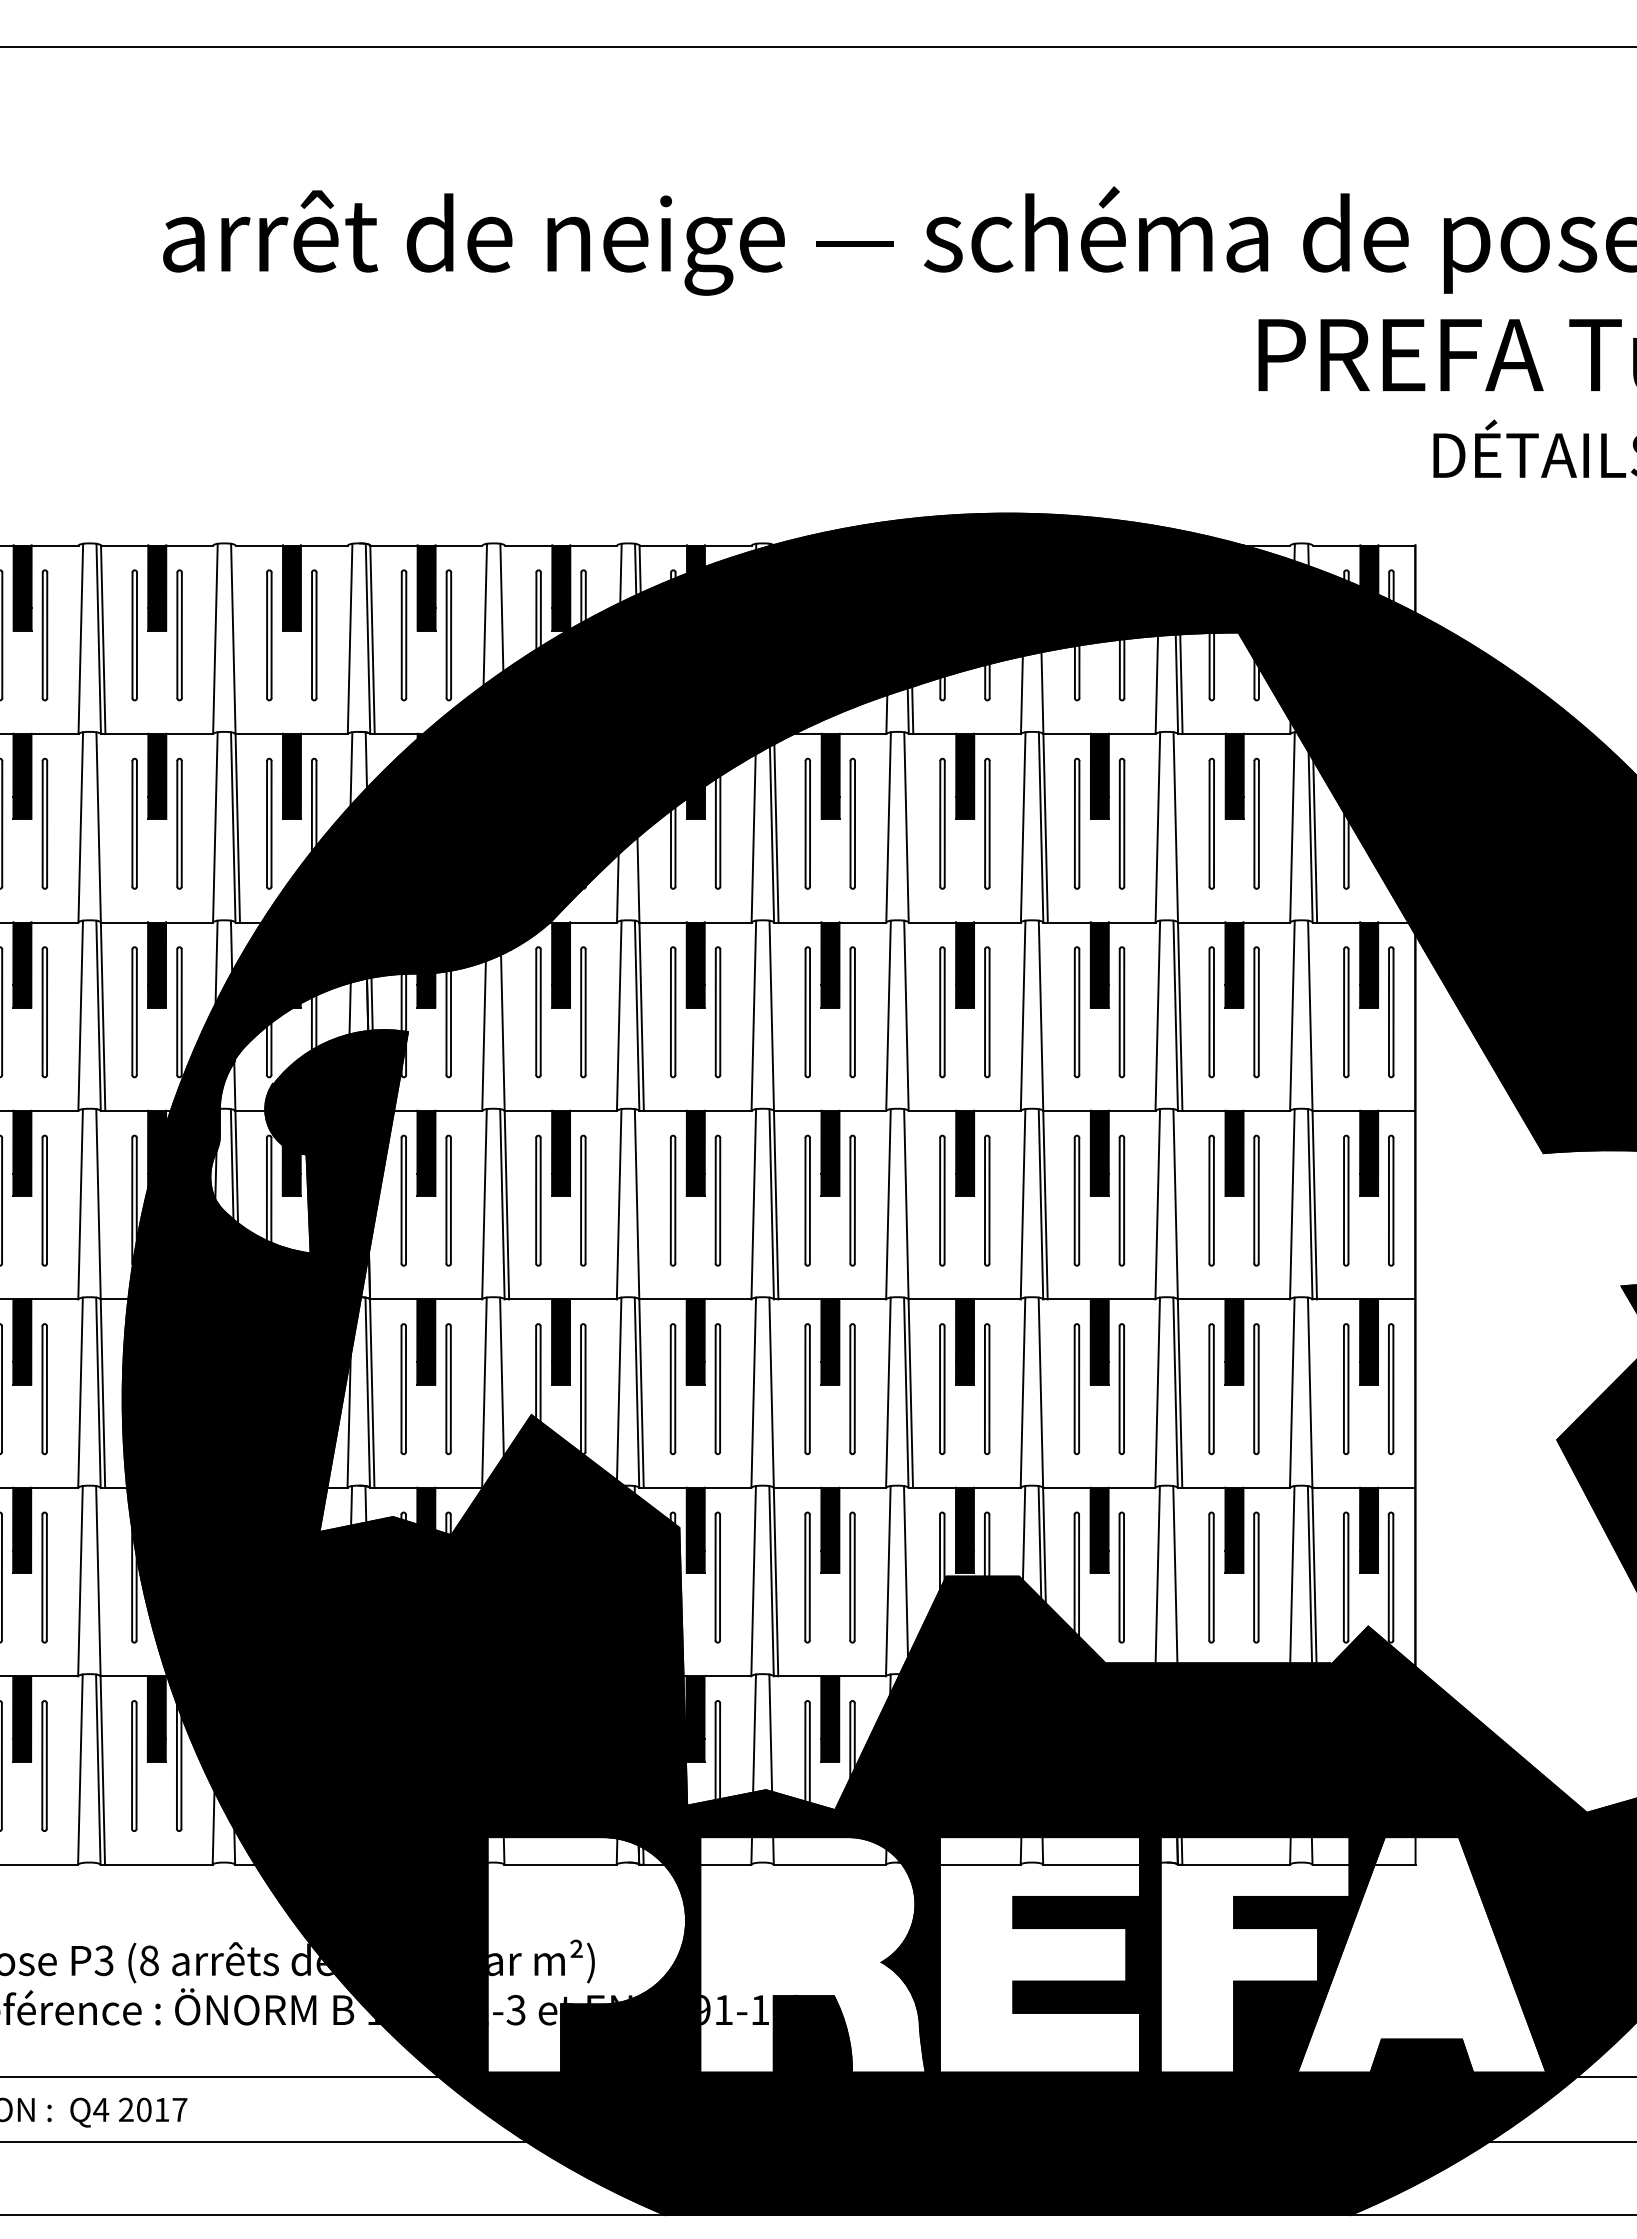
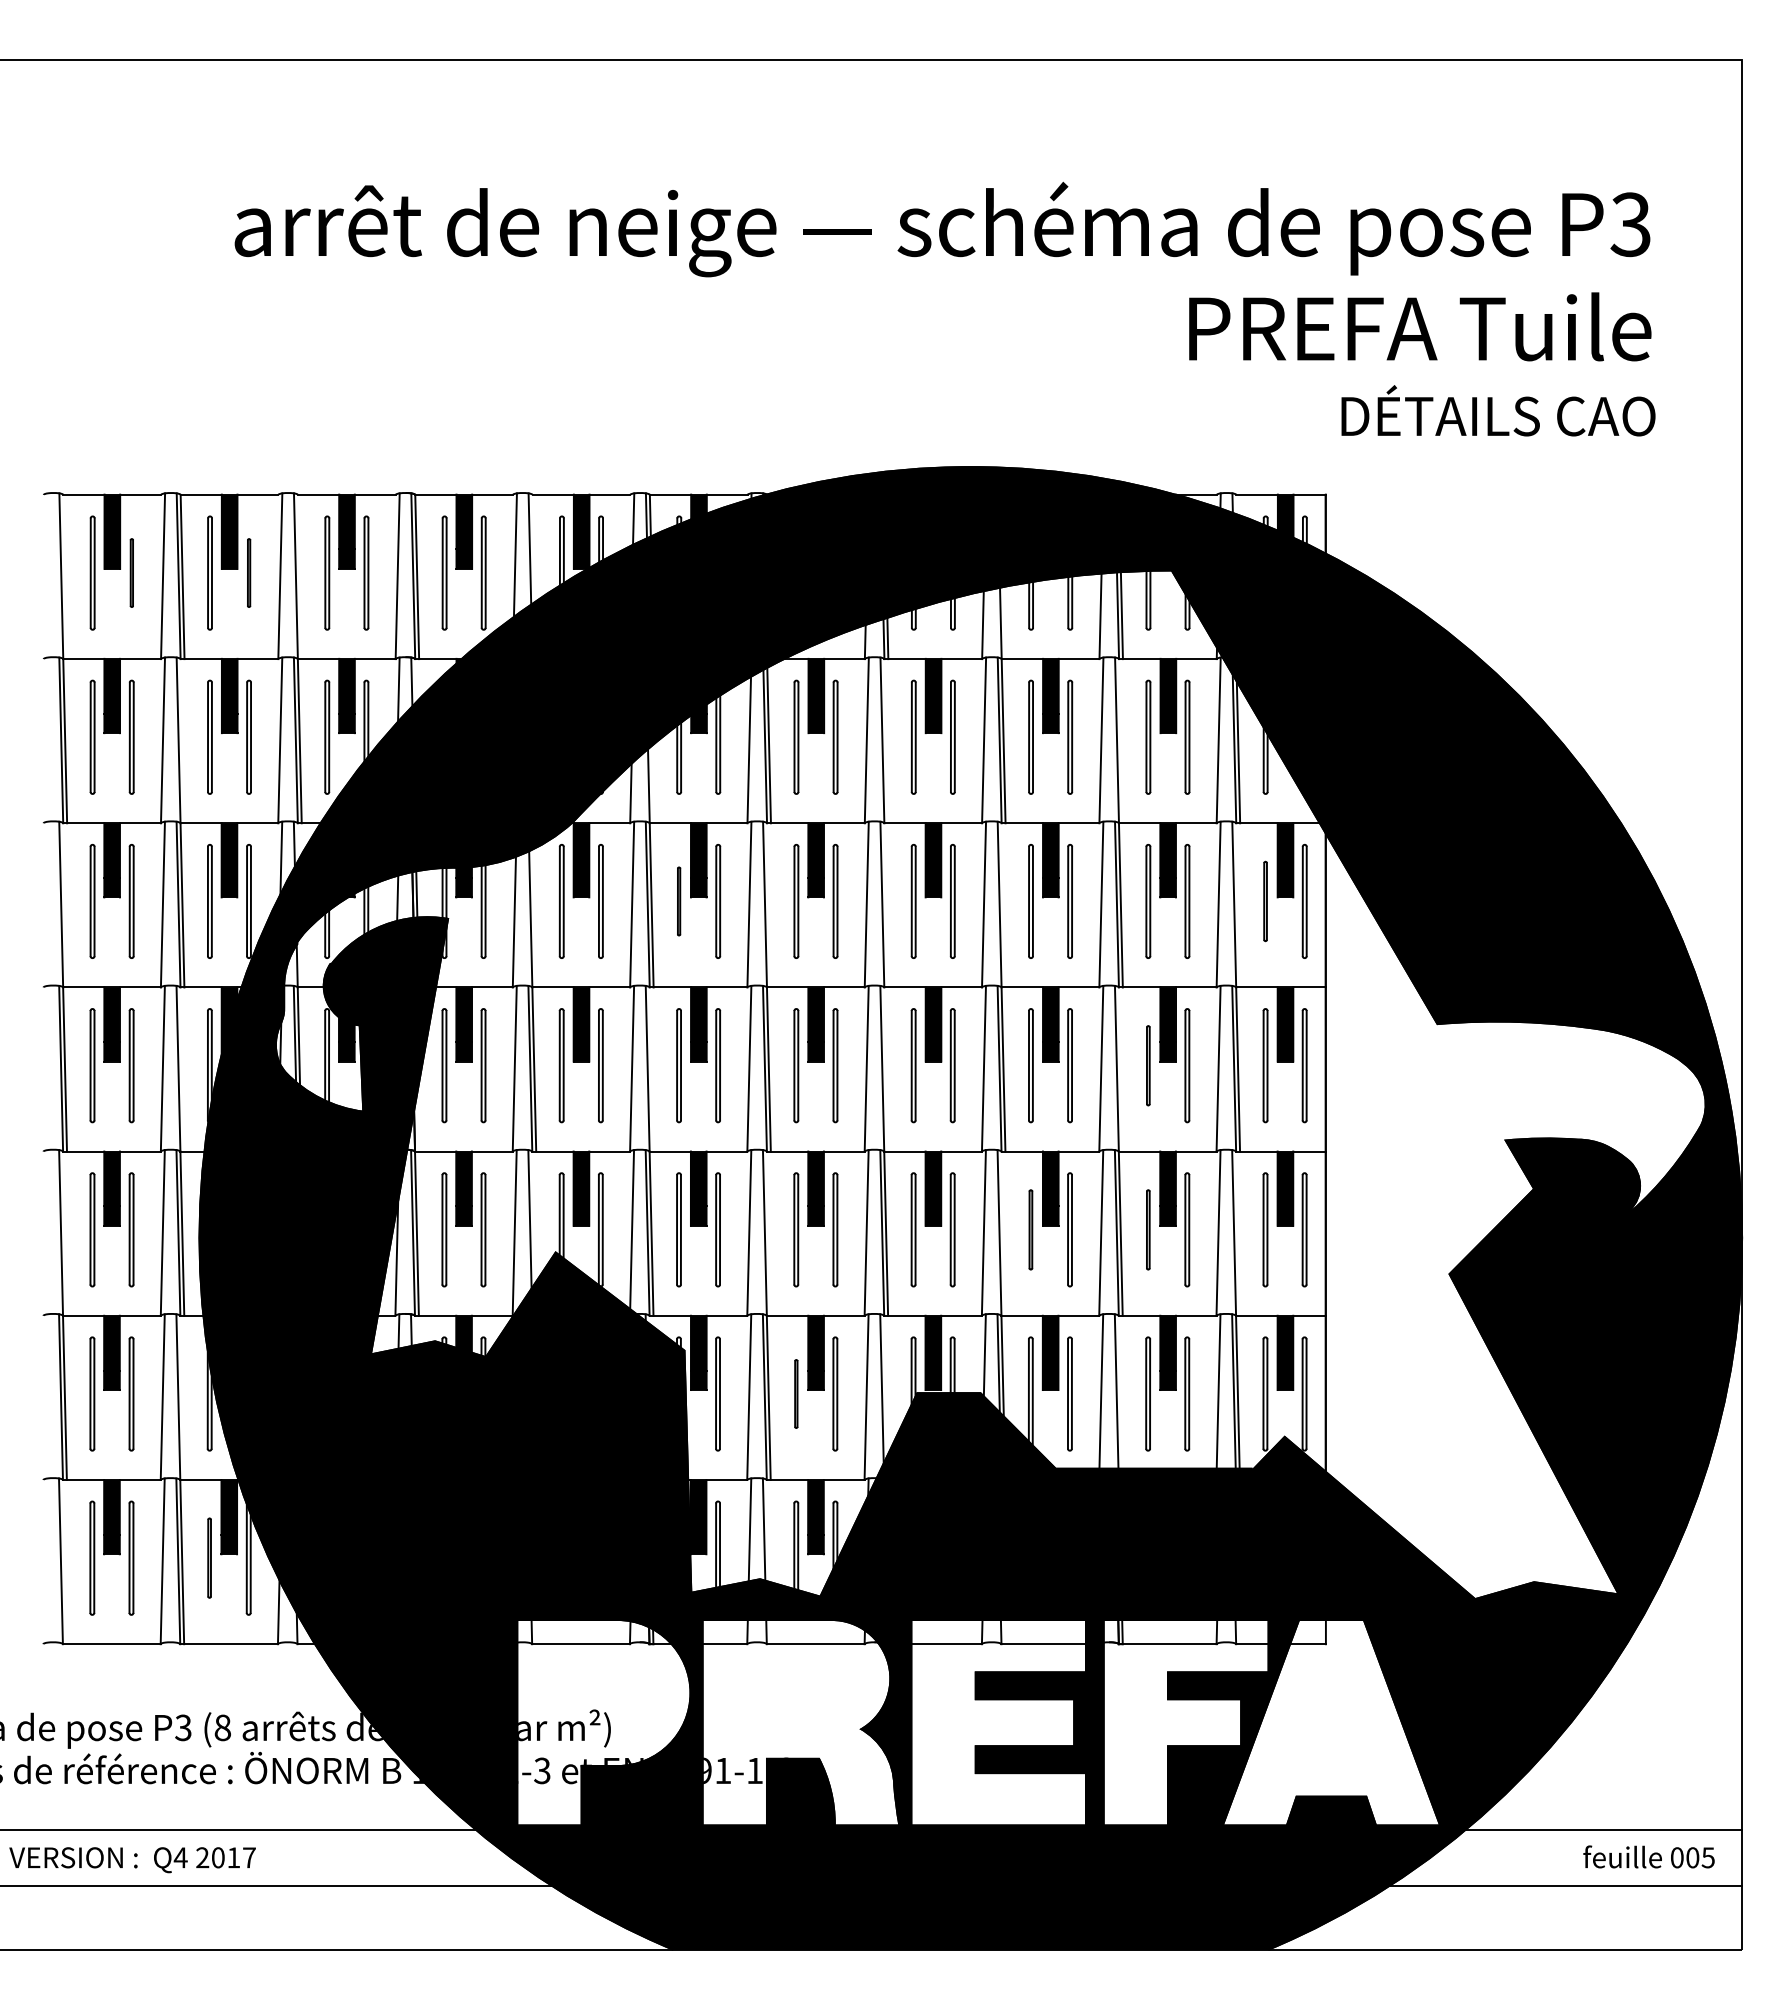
part: (44, 634) -> (131, 572), size x0.6
part: (178, 634) -> (248, 572), size x0.6
part: (672, 1012) -> (678, 901), size x0.6
part: (1346, 1012) -> (1265, 901), size x0.7
part: (1211, 1200) -> (1148, 1065), size x0.7
part: (1076, 1388) -> (1030, 1229), size x0.7
part: (1211, 1388) -> (1148, 1229), size x0.7
part: (807, 1576) -> (796, 1393), size x0.6
part: (134, 1765) -> (209, 1557), size x0.7

